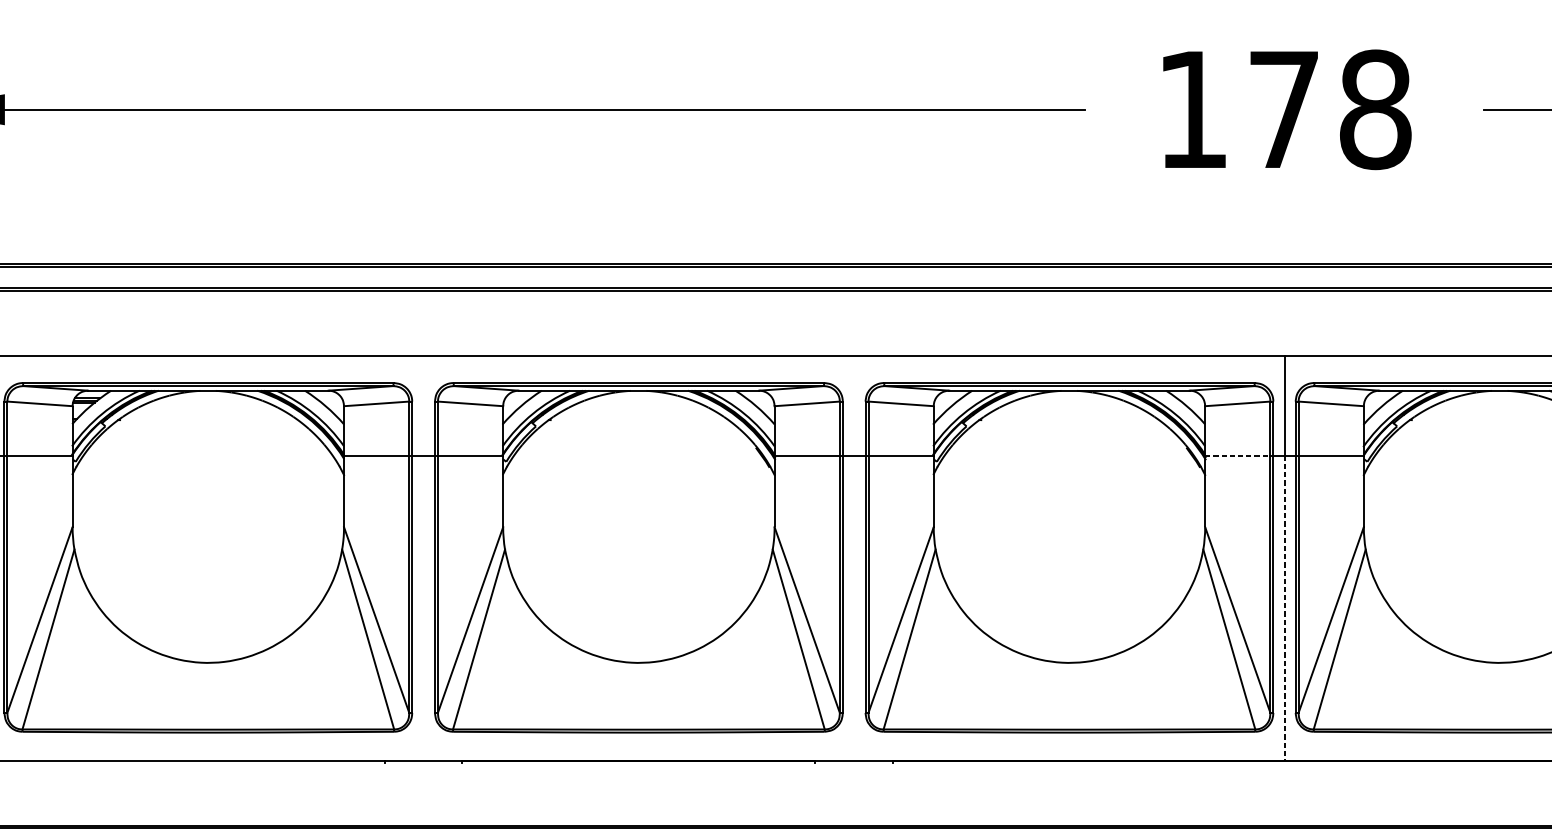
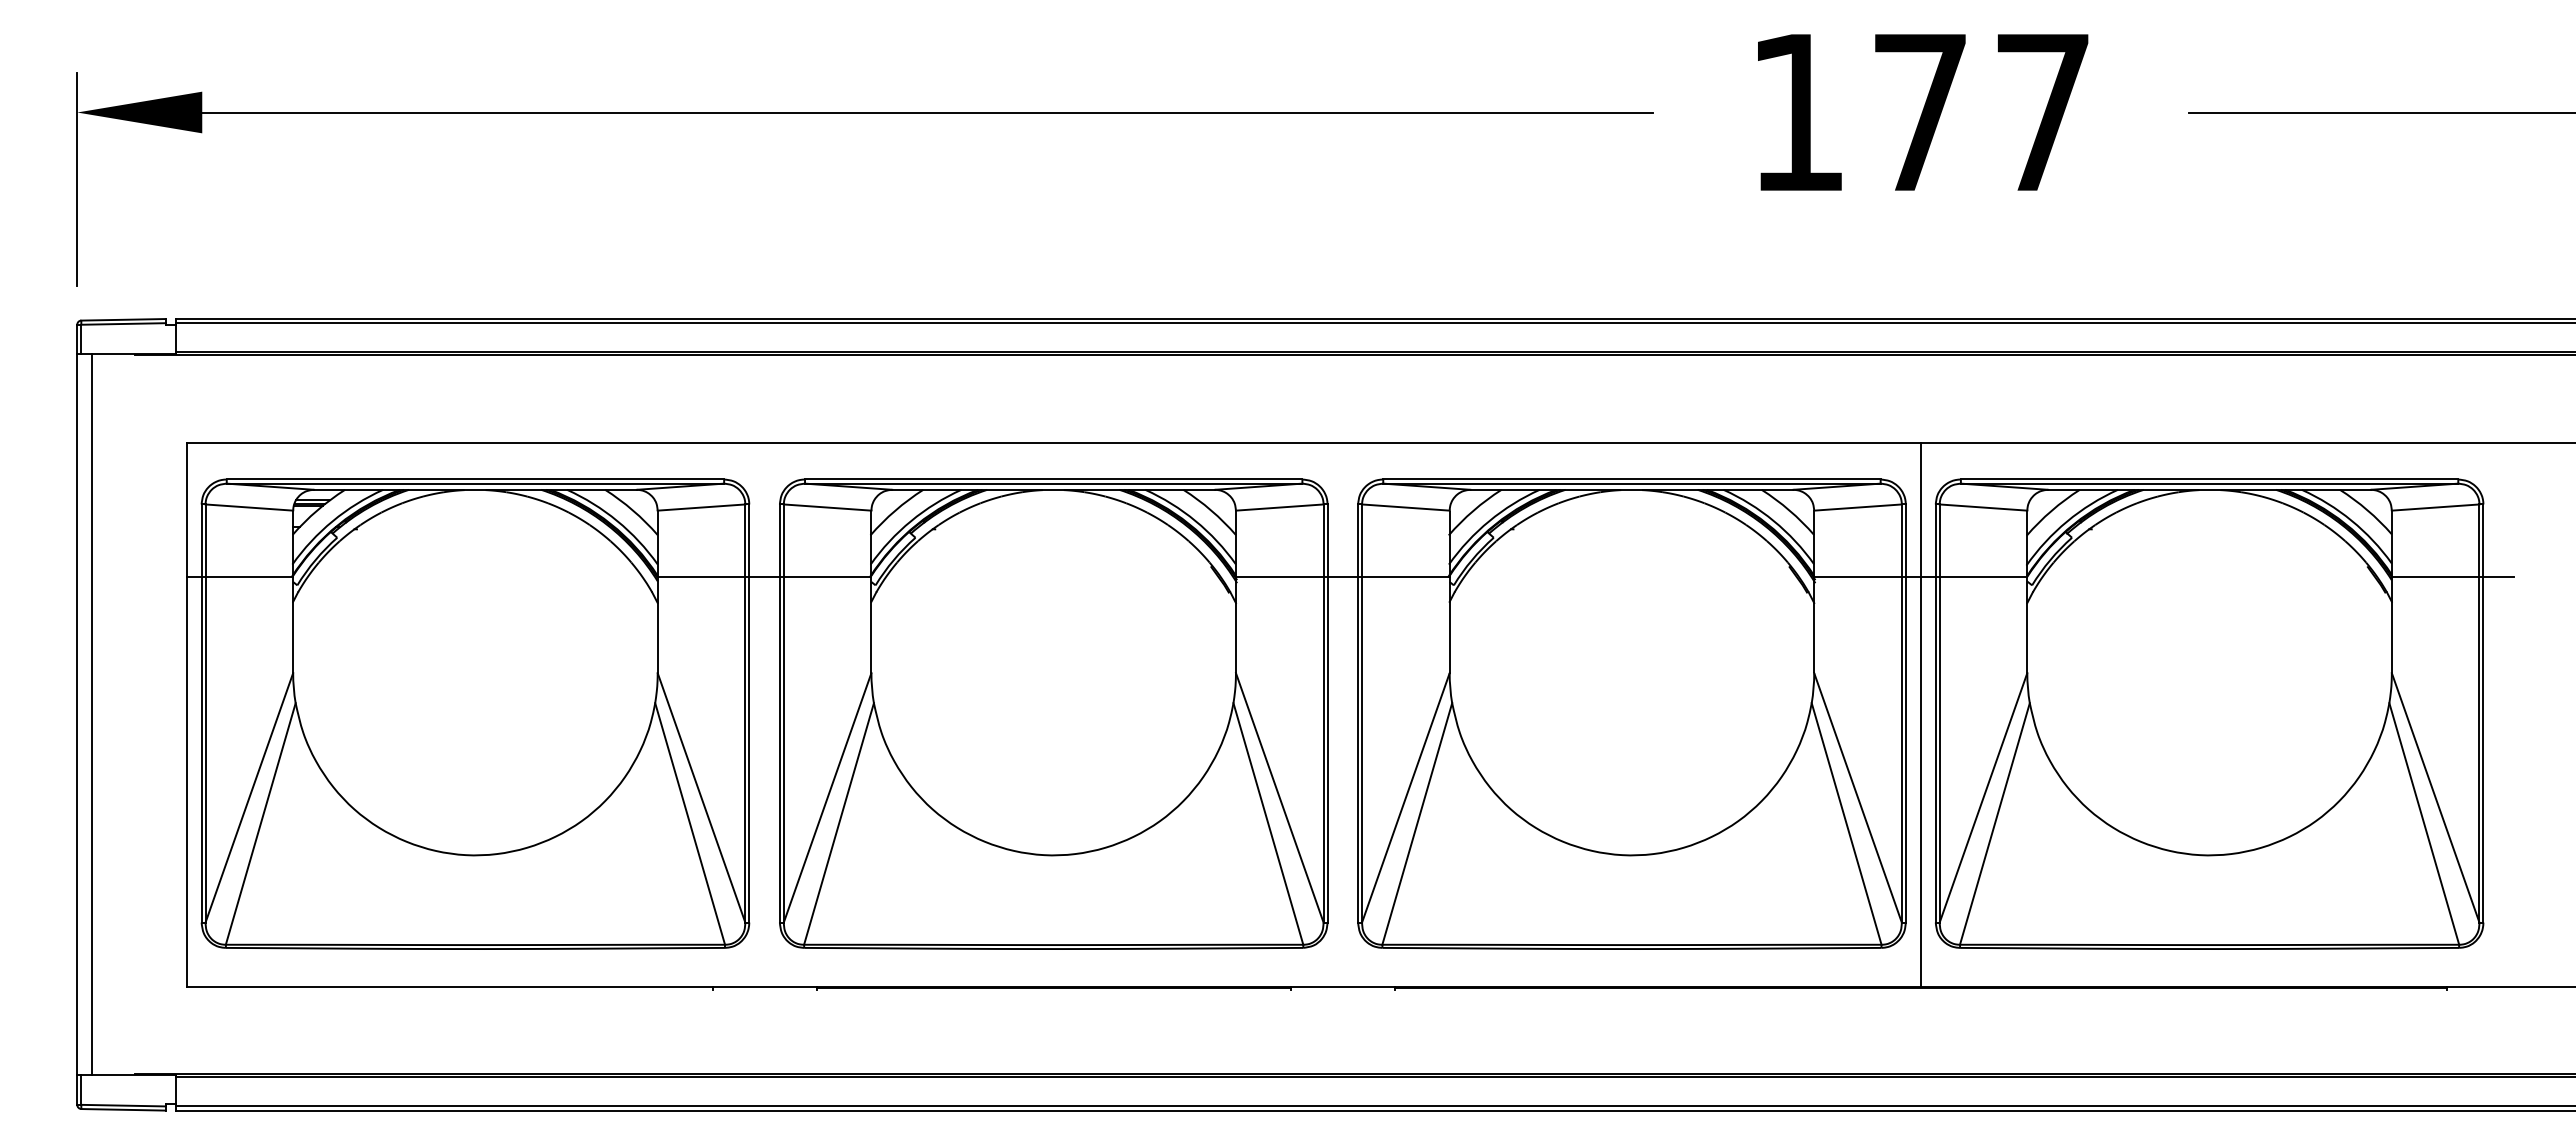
text: (1375, 109) -> (2043, 112), 178 -> 177
line: (1238, 455) -> (1858, 577), dashed -> solid
line: (1284, 607) -> (1920, 781), dashed -> solid

